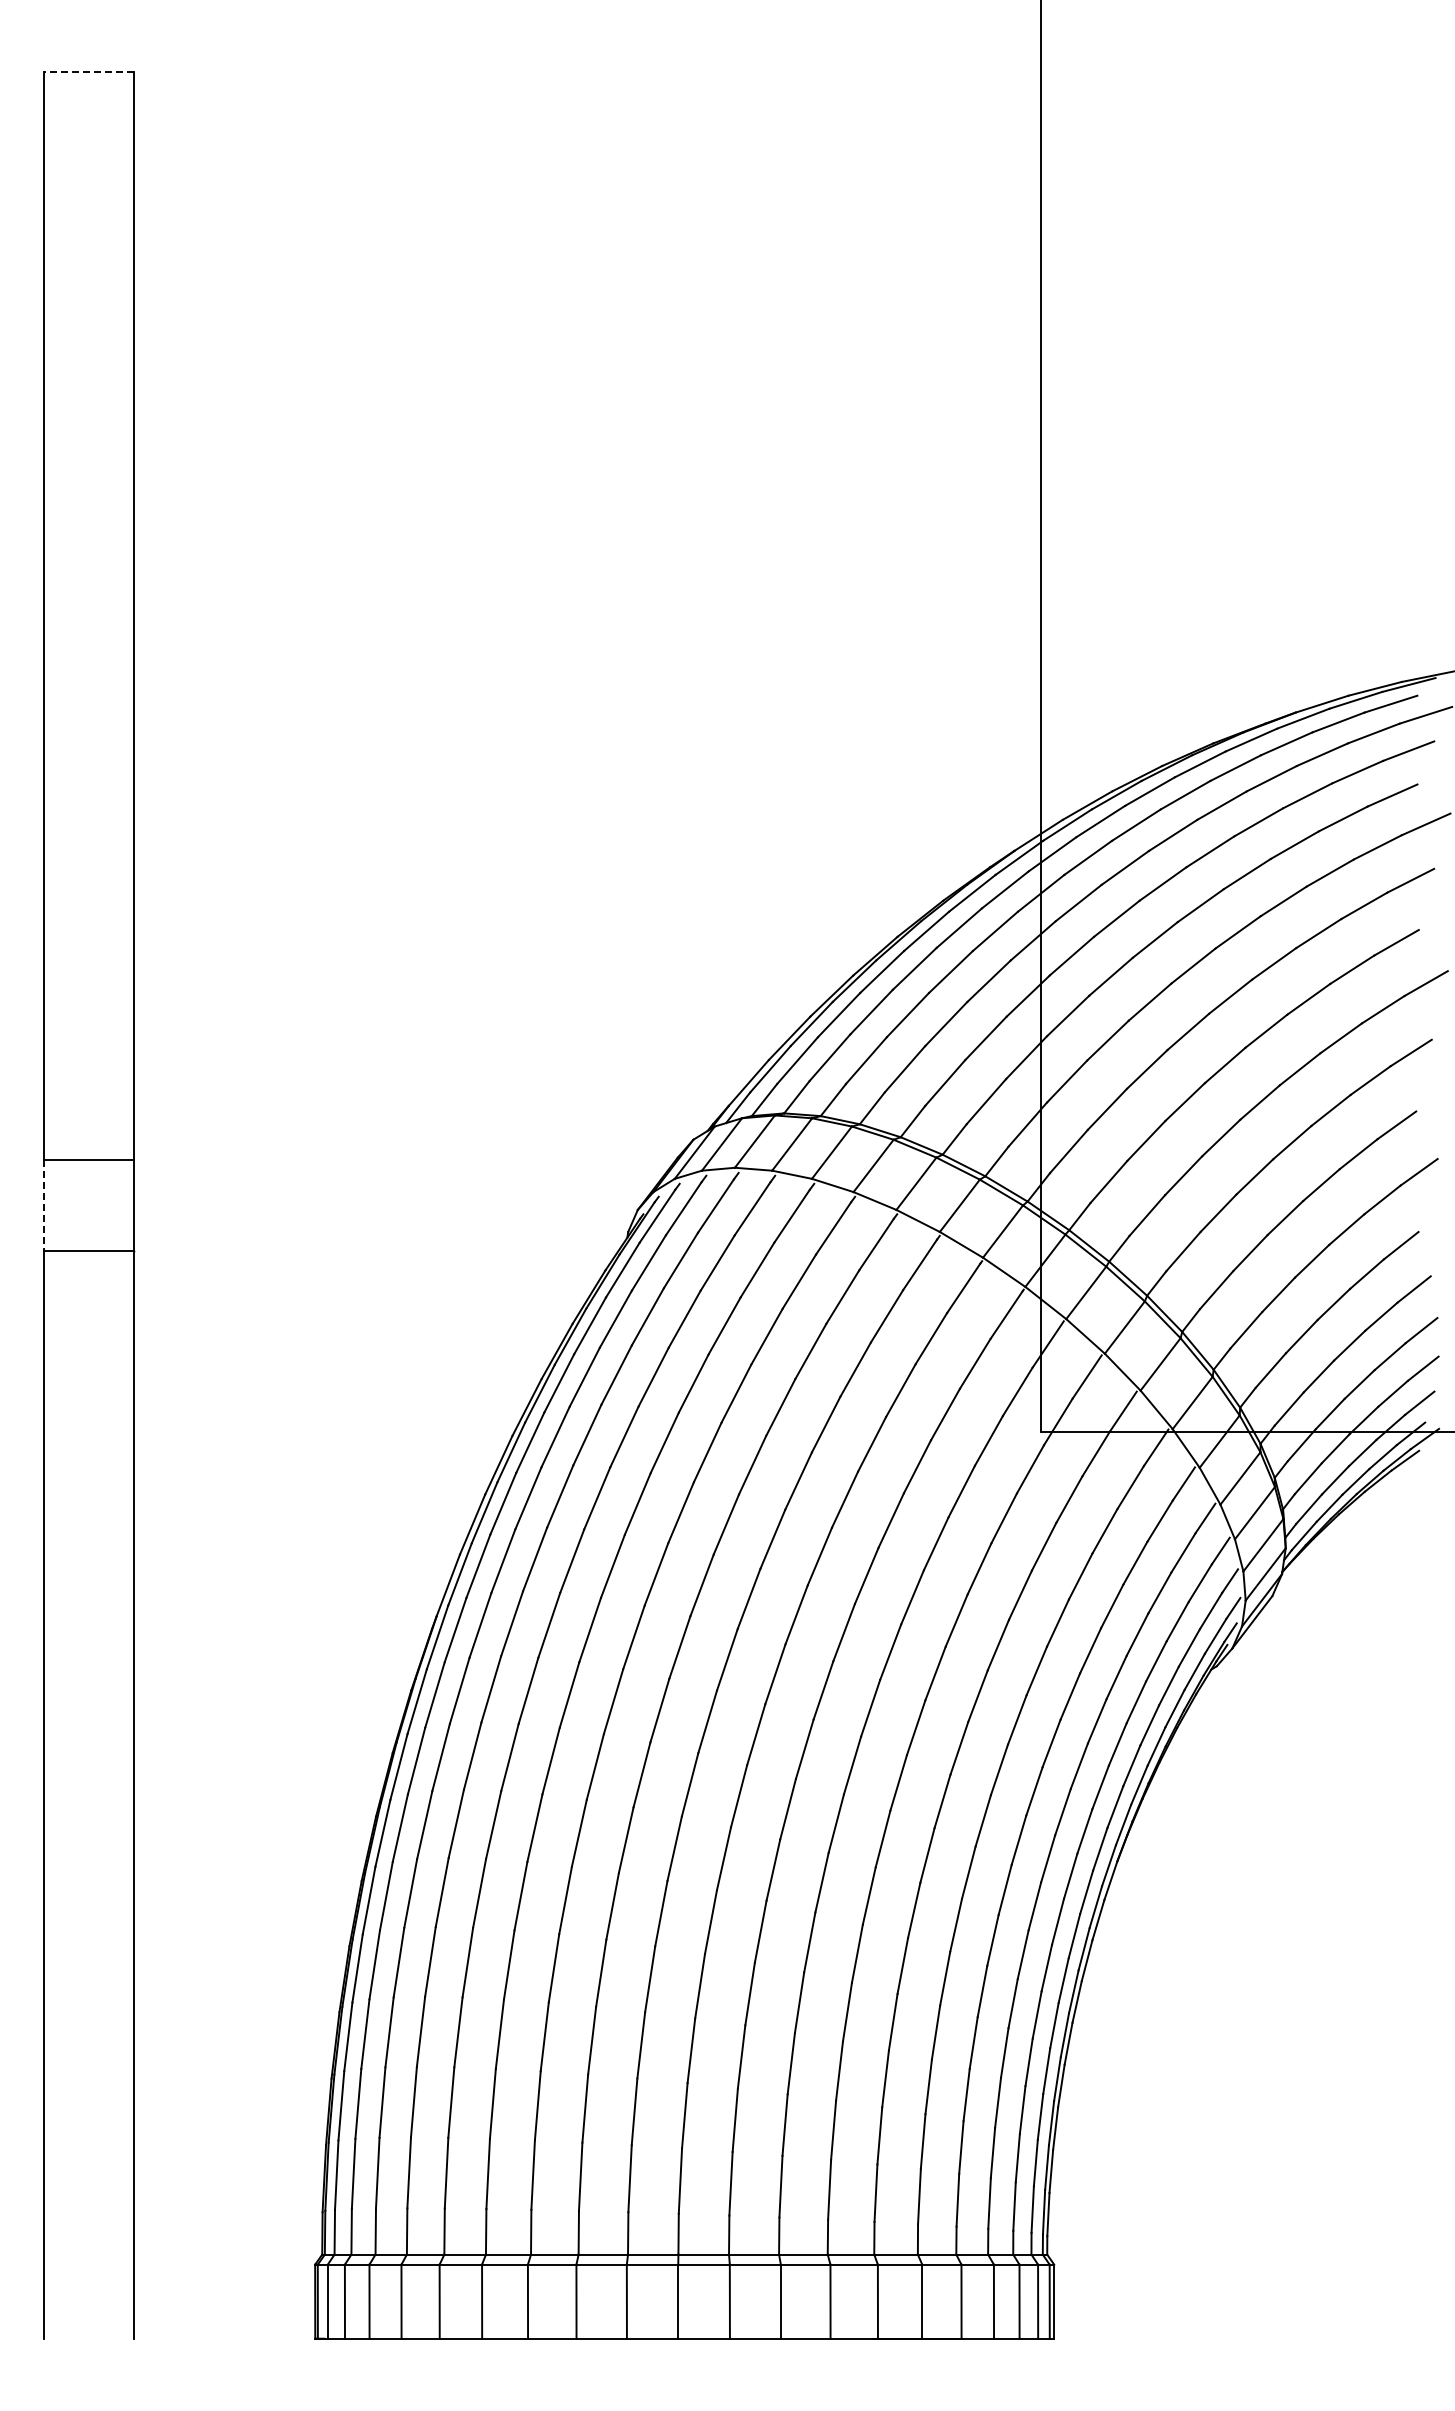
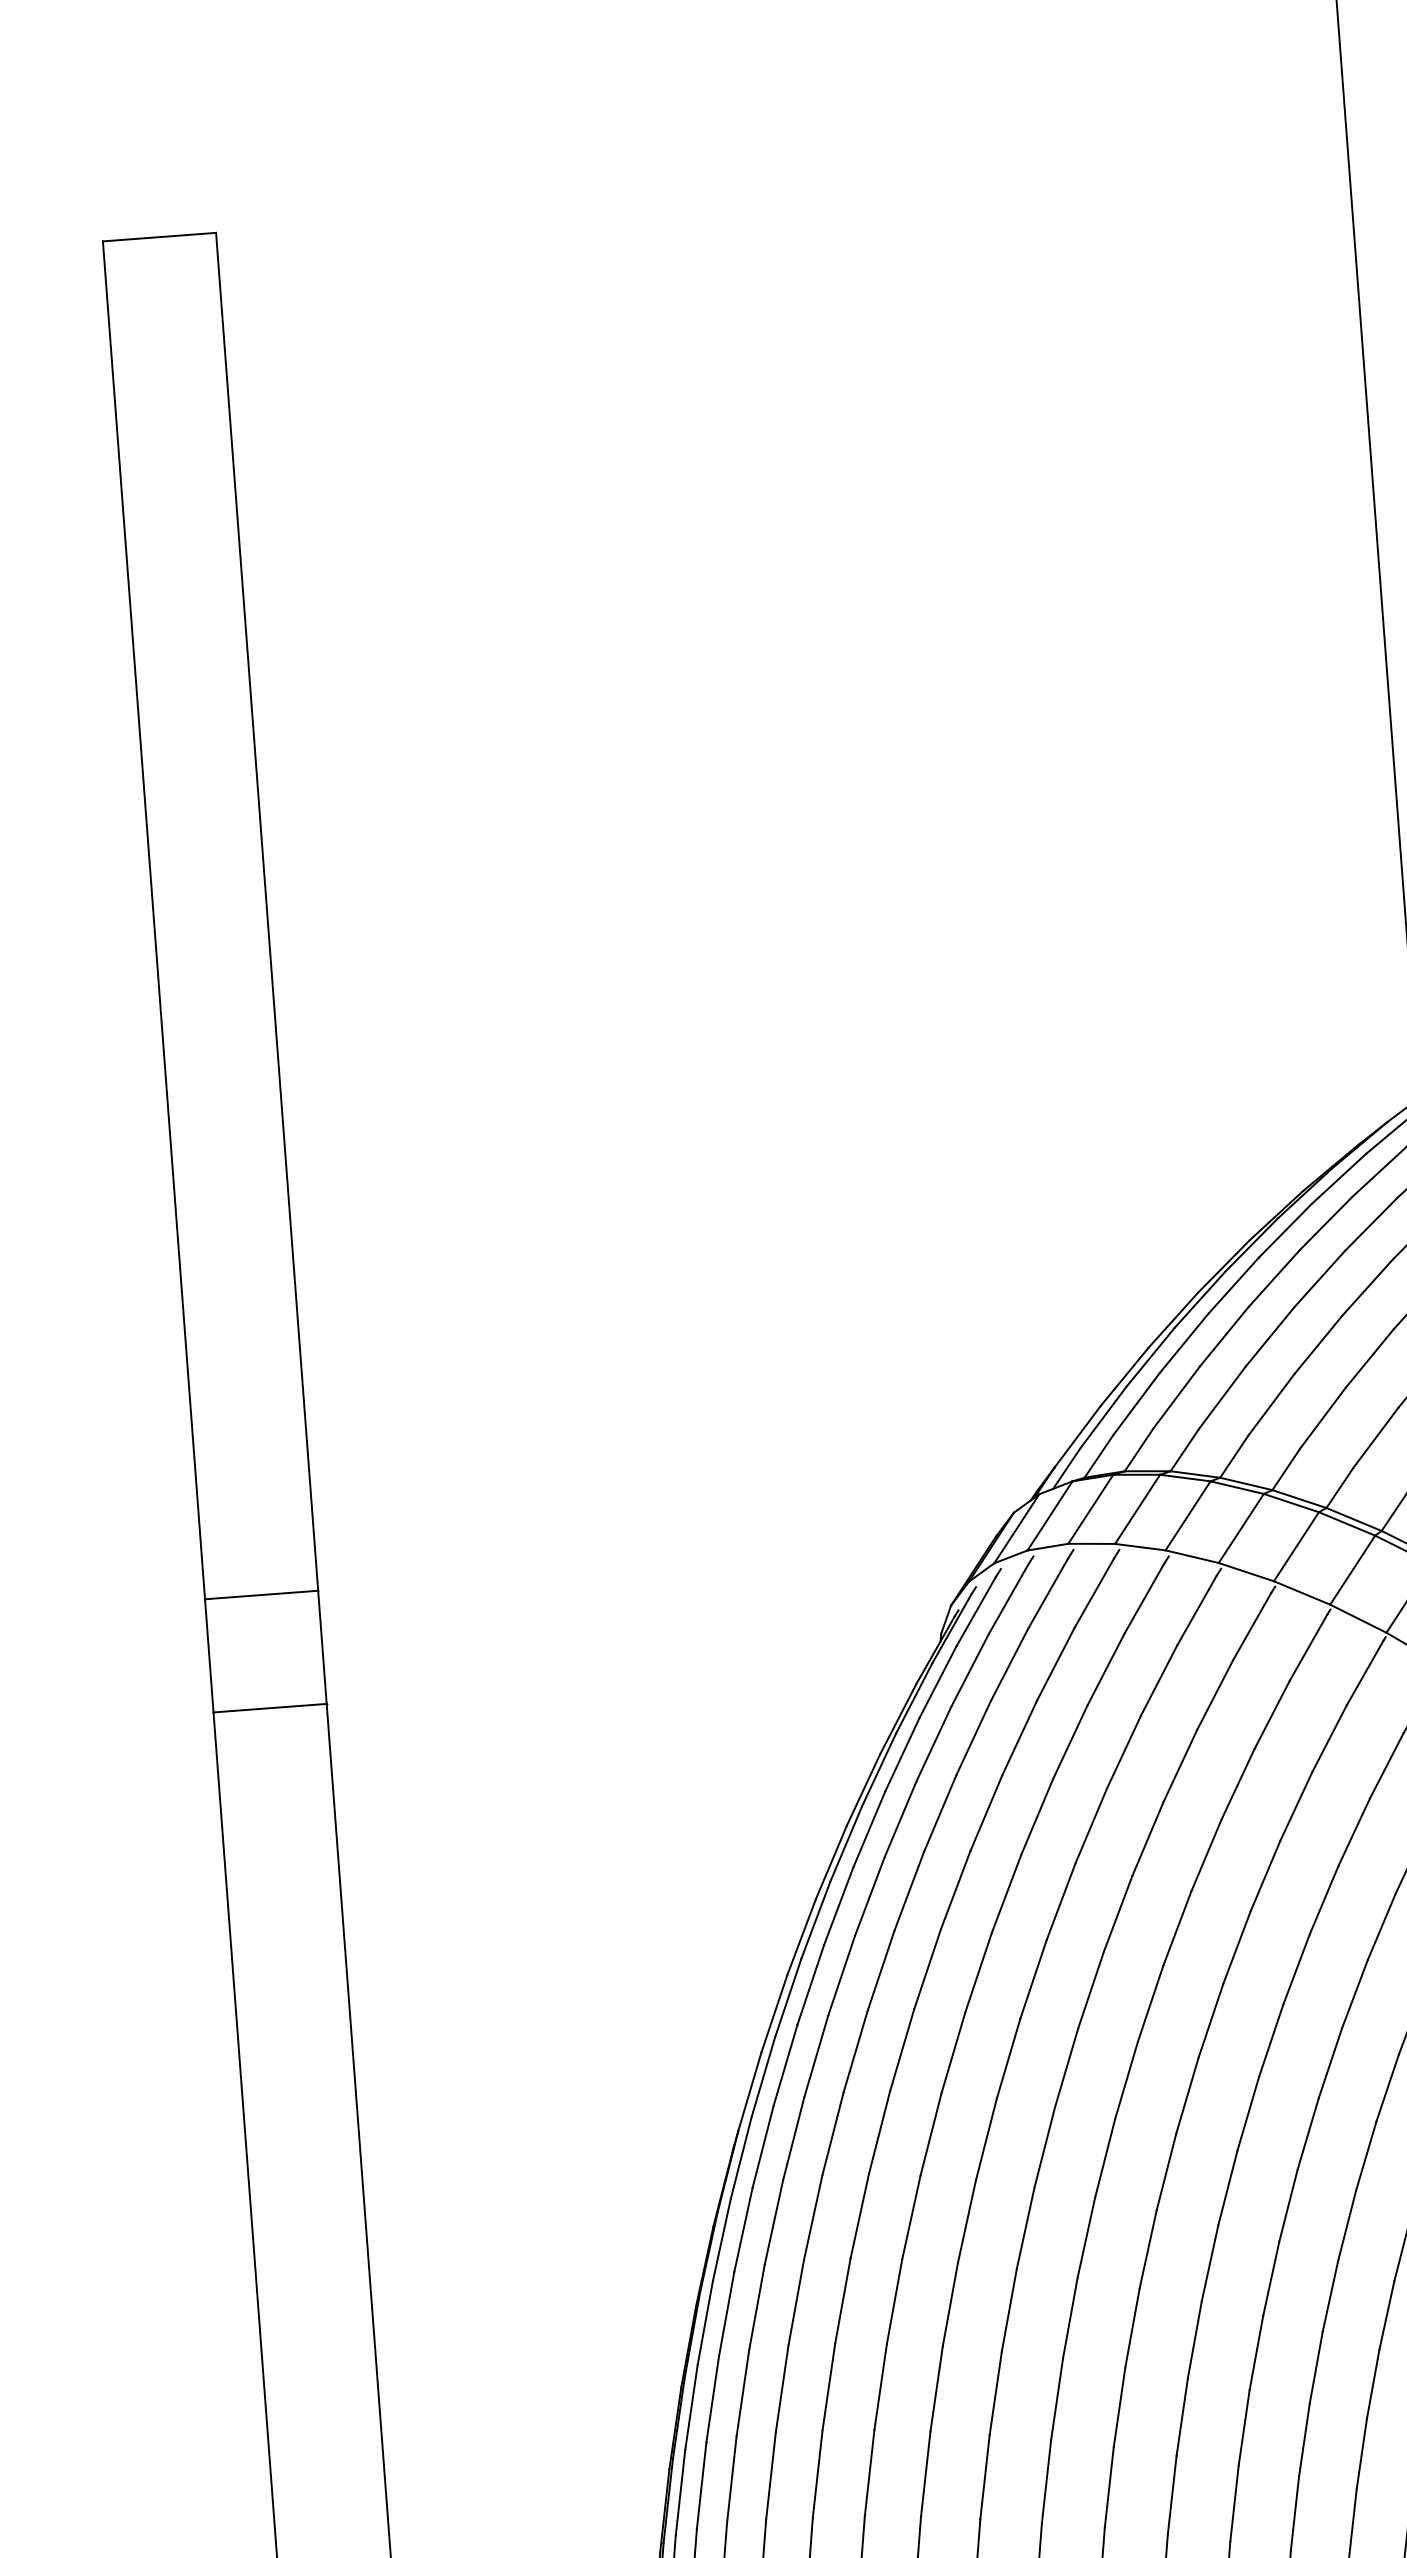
line: (88, 72) -> (158, 237), dashed -> solid
line: (43, 1206) -> (208, 1657), dashed -> solid

